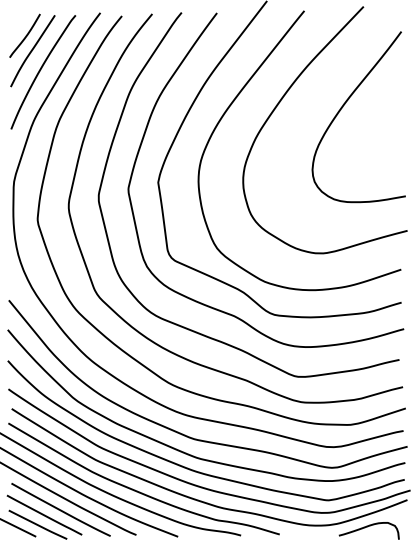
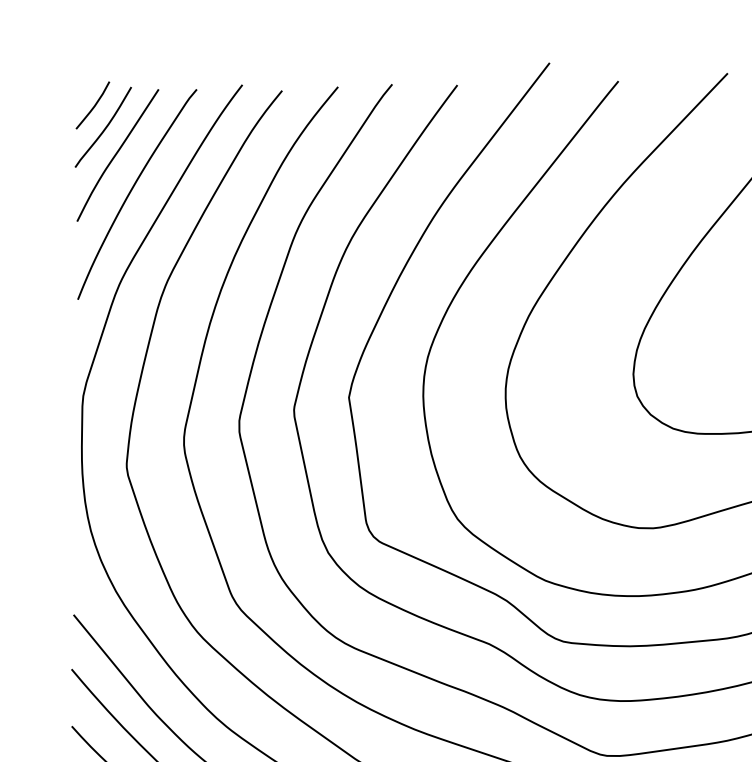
curve: (19, 23) -> (93, 104), added

